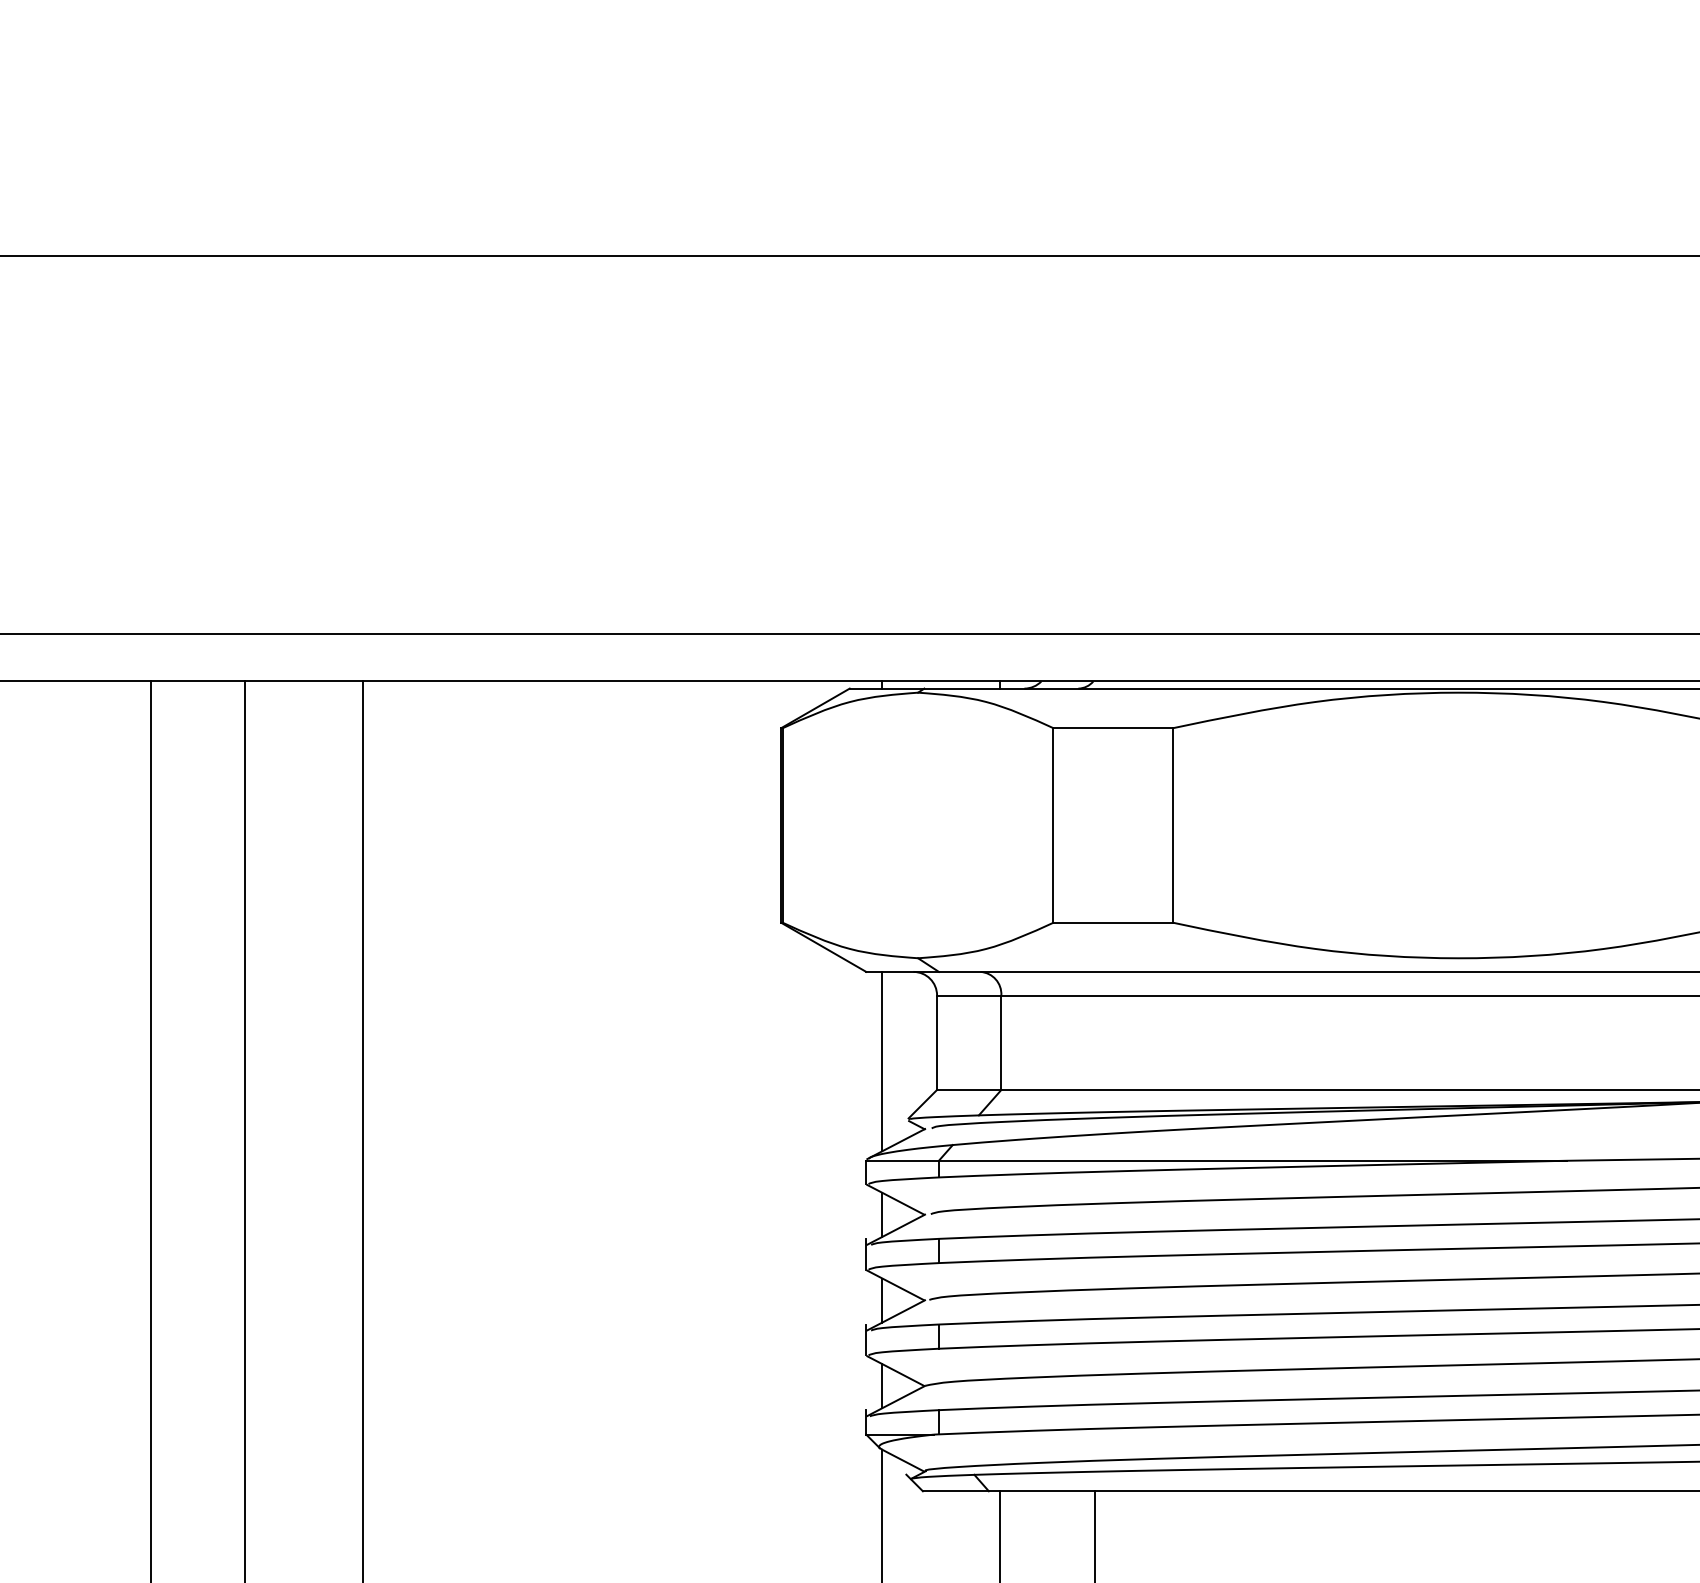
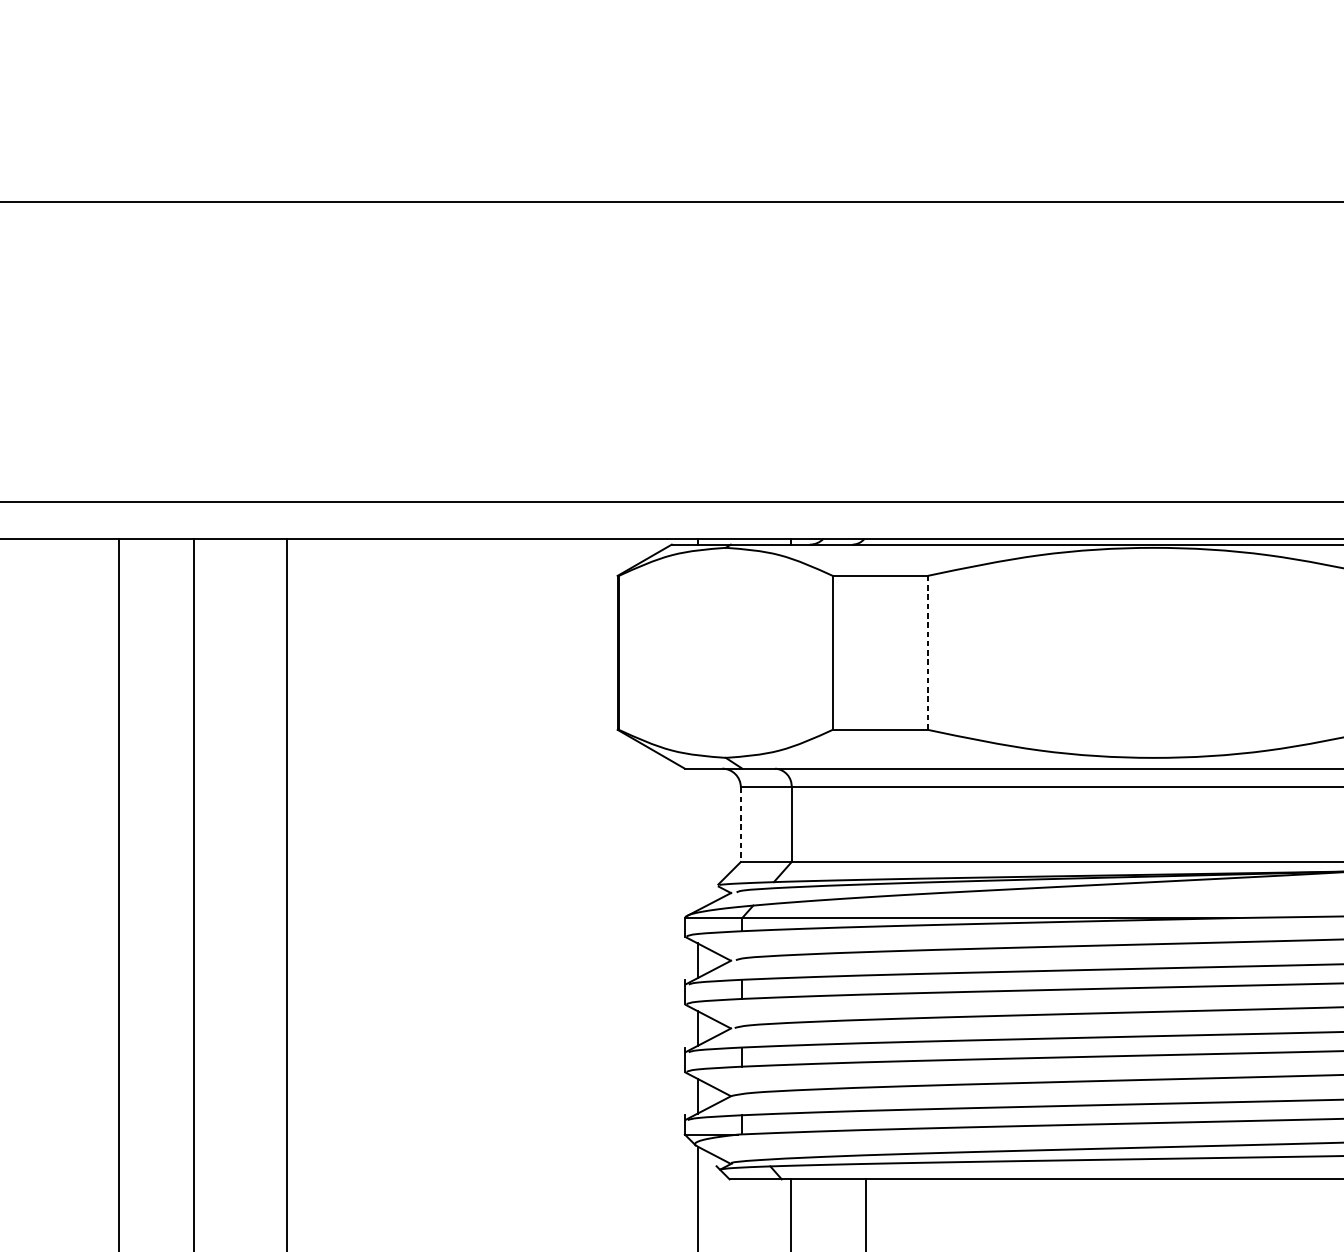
line: (1173, 825) -> (927, 652), solid -> dashed
line: (937, 1043) -> (741, 825), solid -> dashed
line: (882, 1061) -> (697, 839), removed

